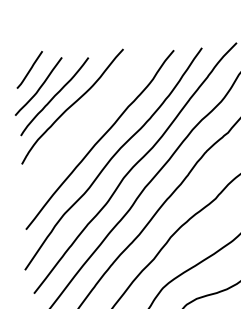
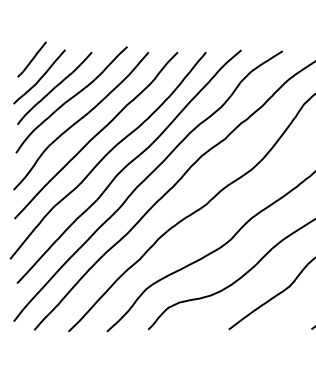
curve: (83, 126) -> (80, 120), added

